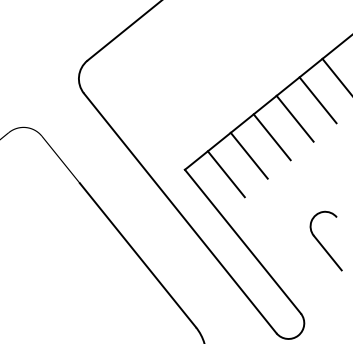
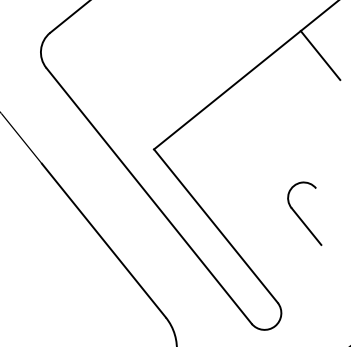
line: (317, 100) -> (295, 75), removed
line: (294, 118) -> (270, 94), removed
line: (271, 137) -> (246, 114), removed
line: (248, 155) -> (221, 134), removed
line: (225, 174) -> (197, 154), removed
part: (325, 240) -> (304, 213), moved

